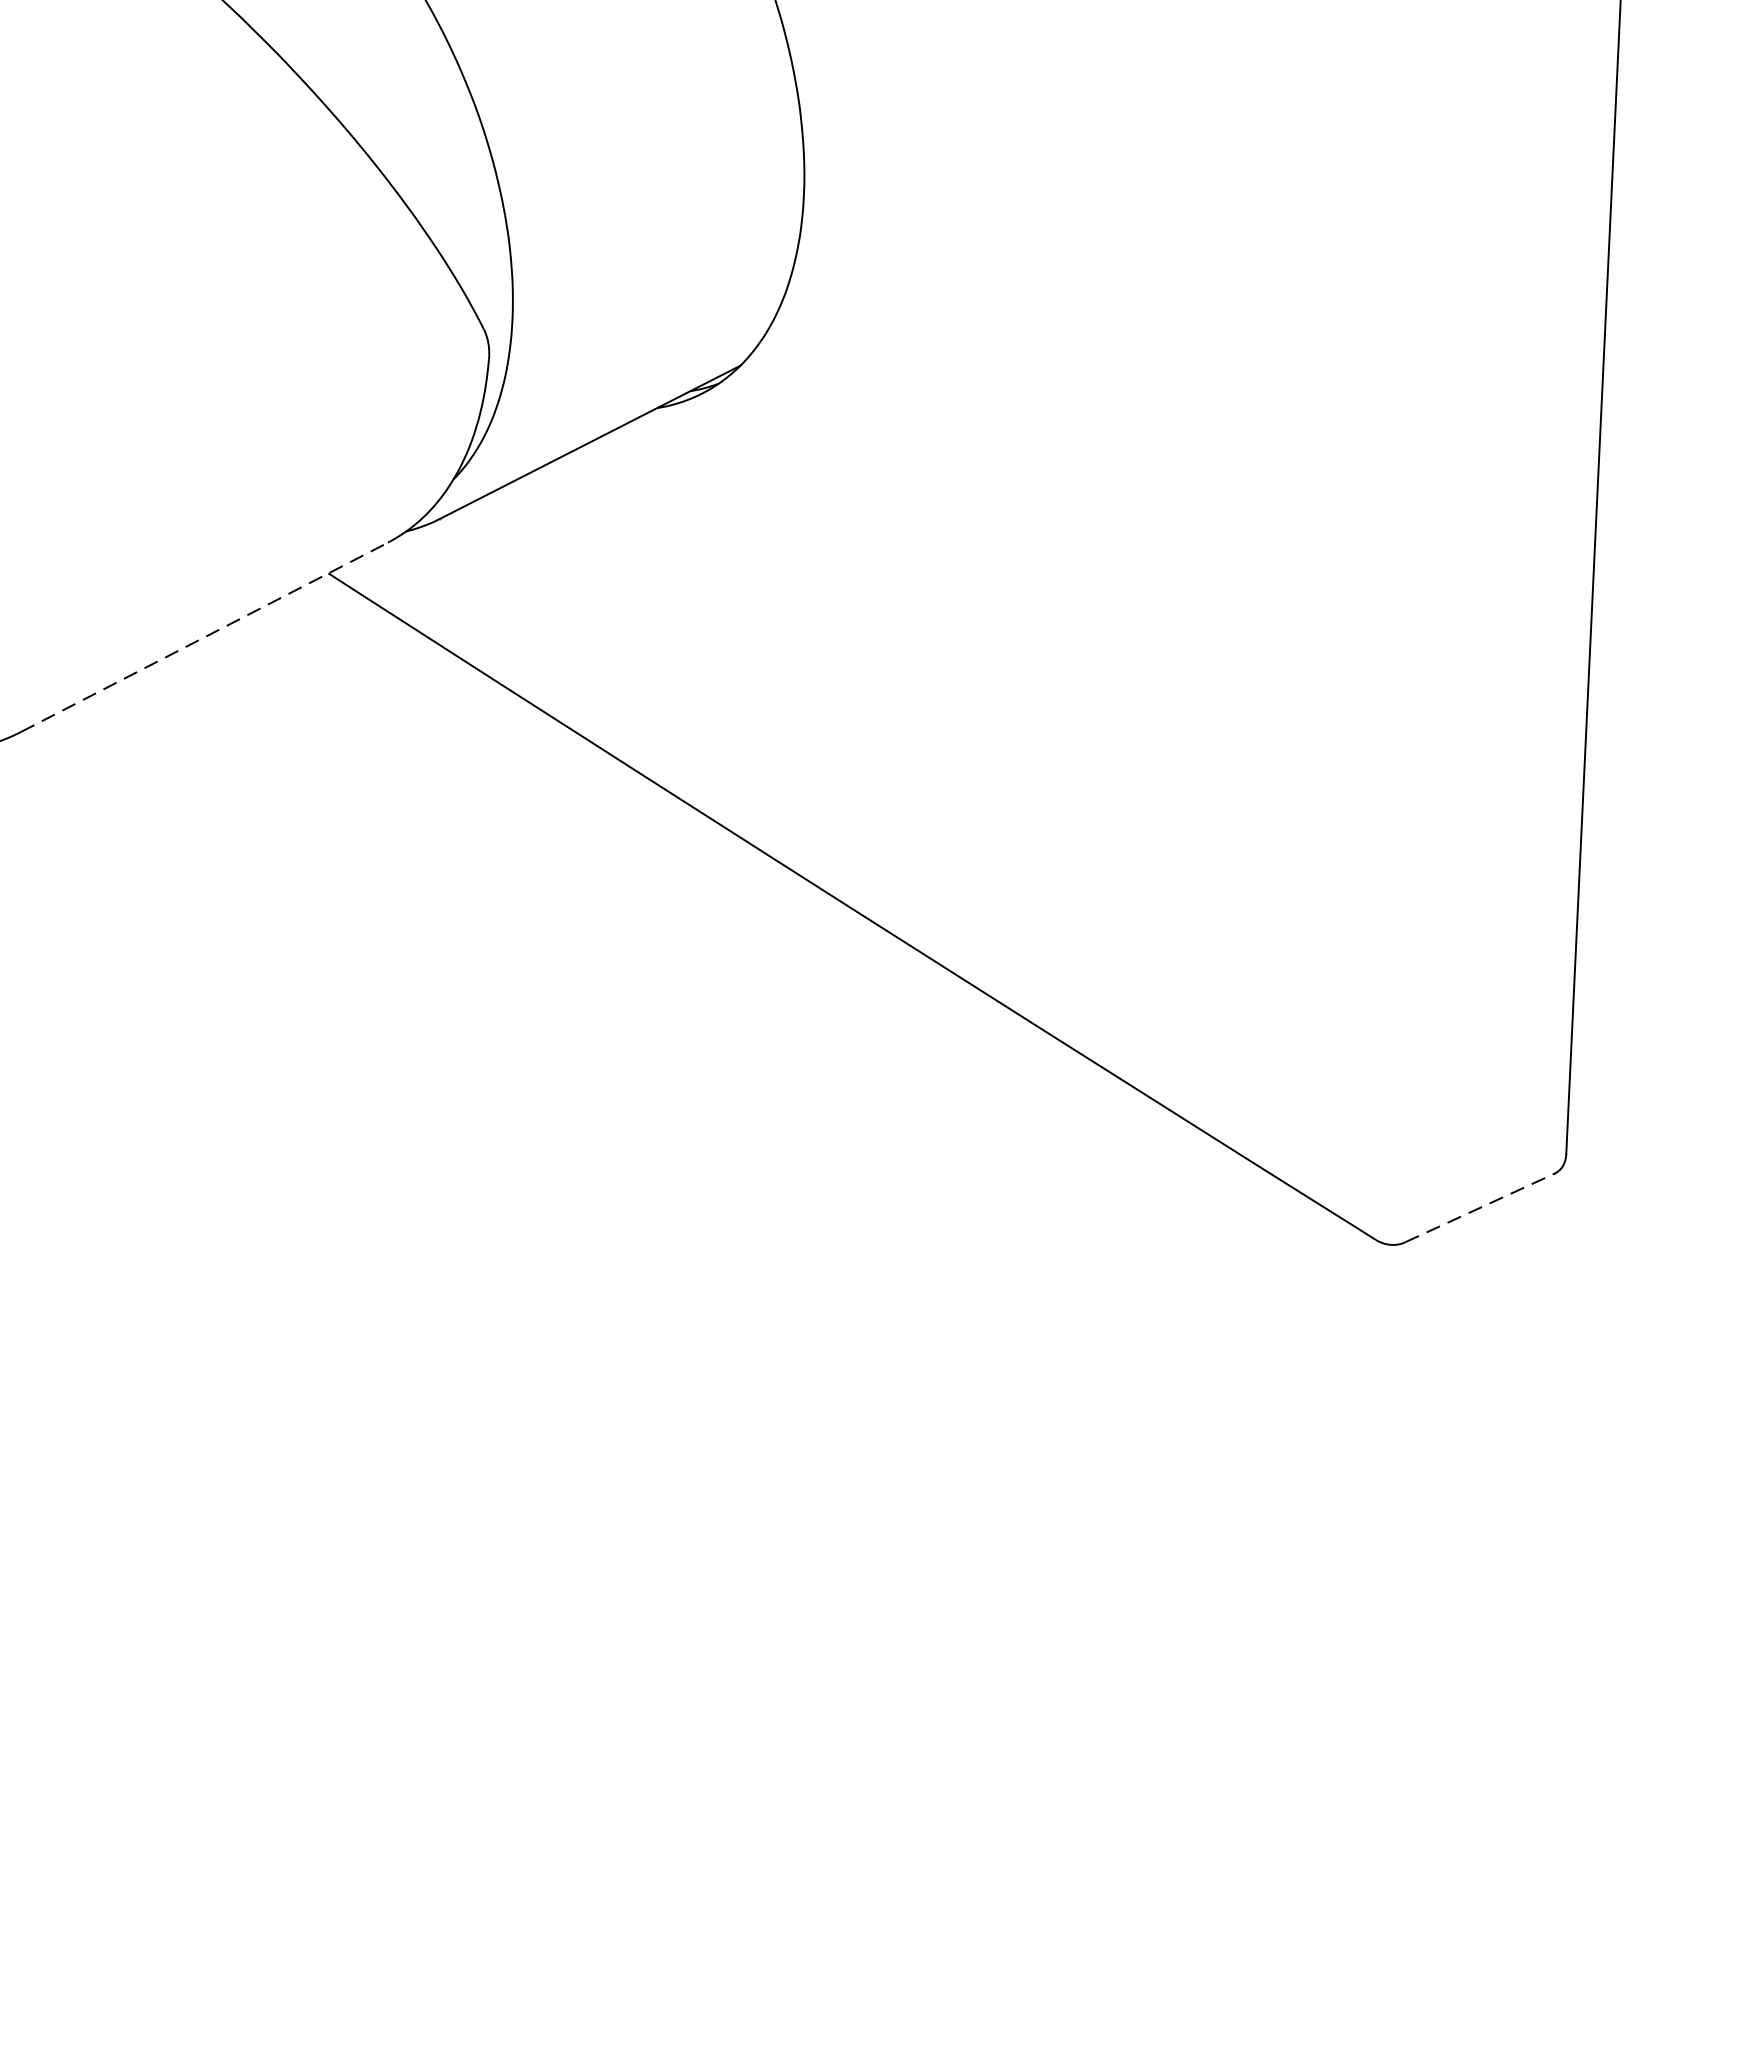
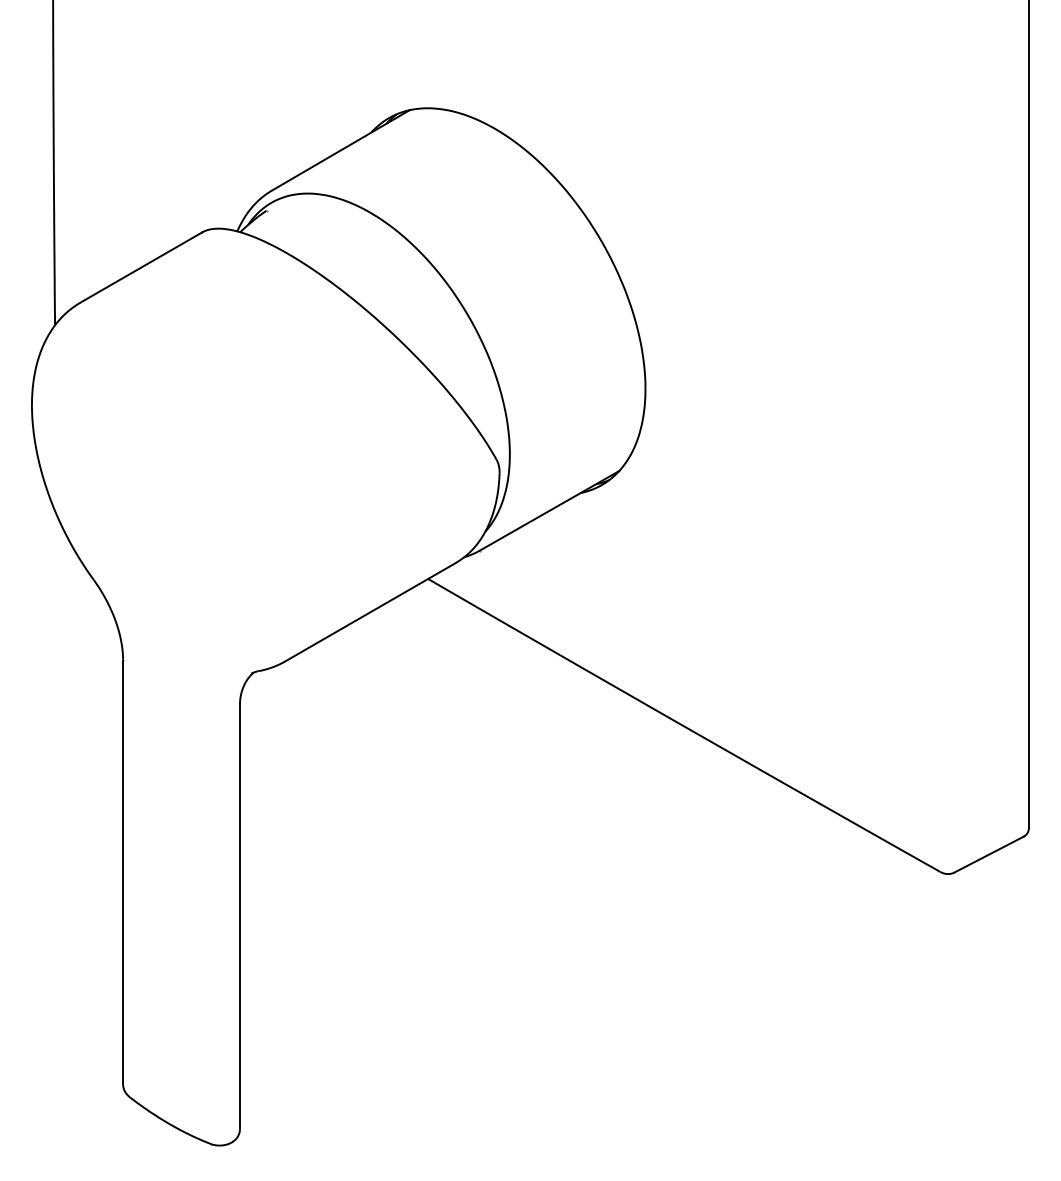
line: (206, 636) -> (371, 611), dashed -> solid
line: (1480, 1207) -> (989, 854), dashed -> solid

